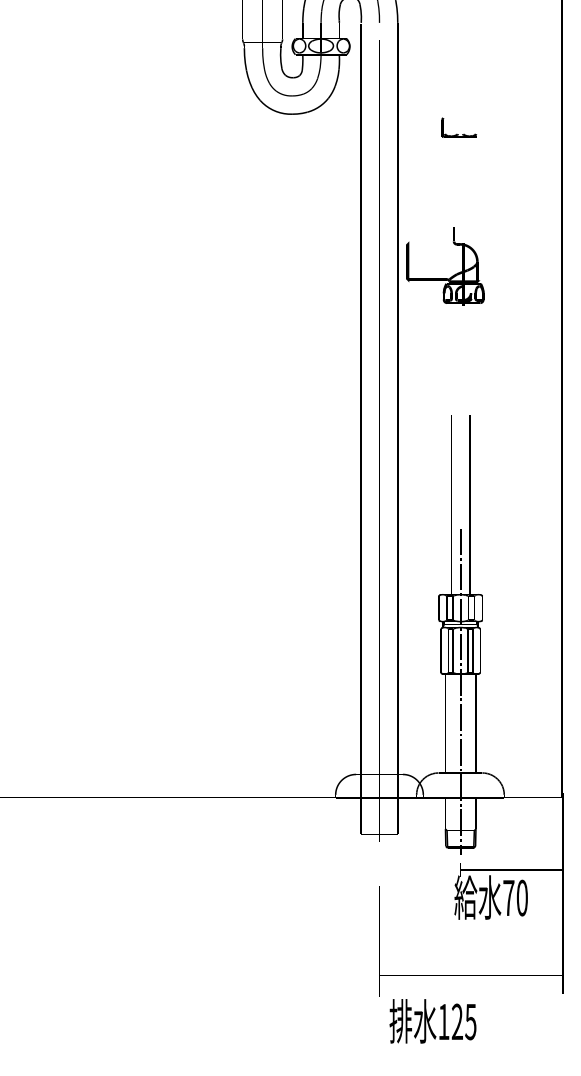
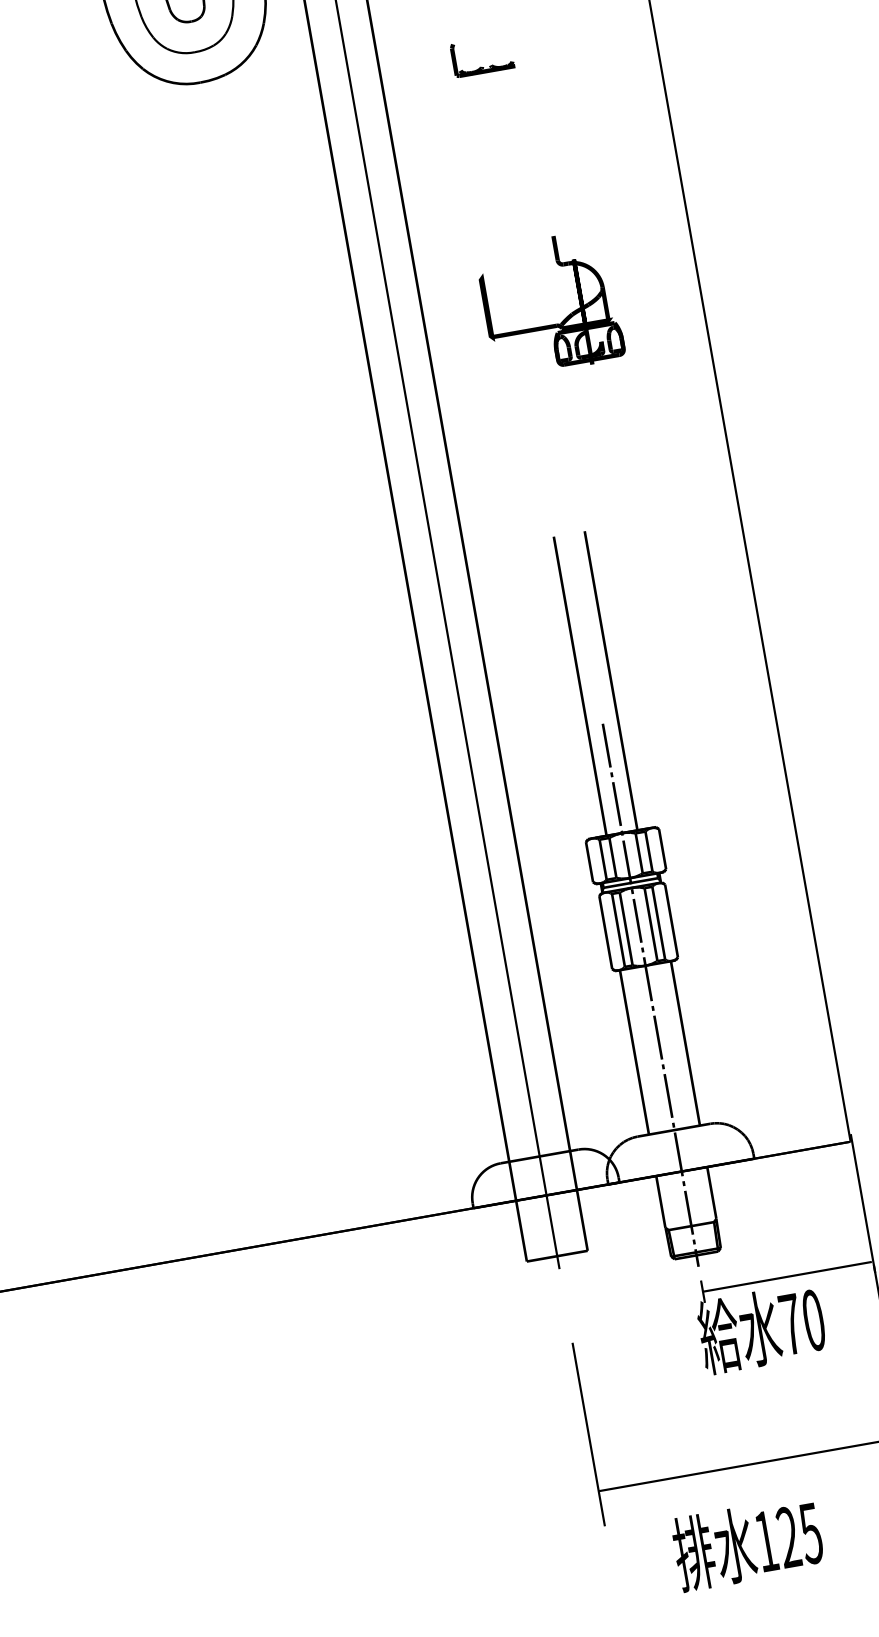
part: (452, 275) -> (565, 317), moved
text: (432, 1021) -> (747, 1544), moved

